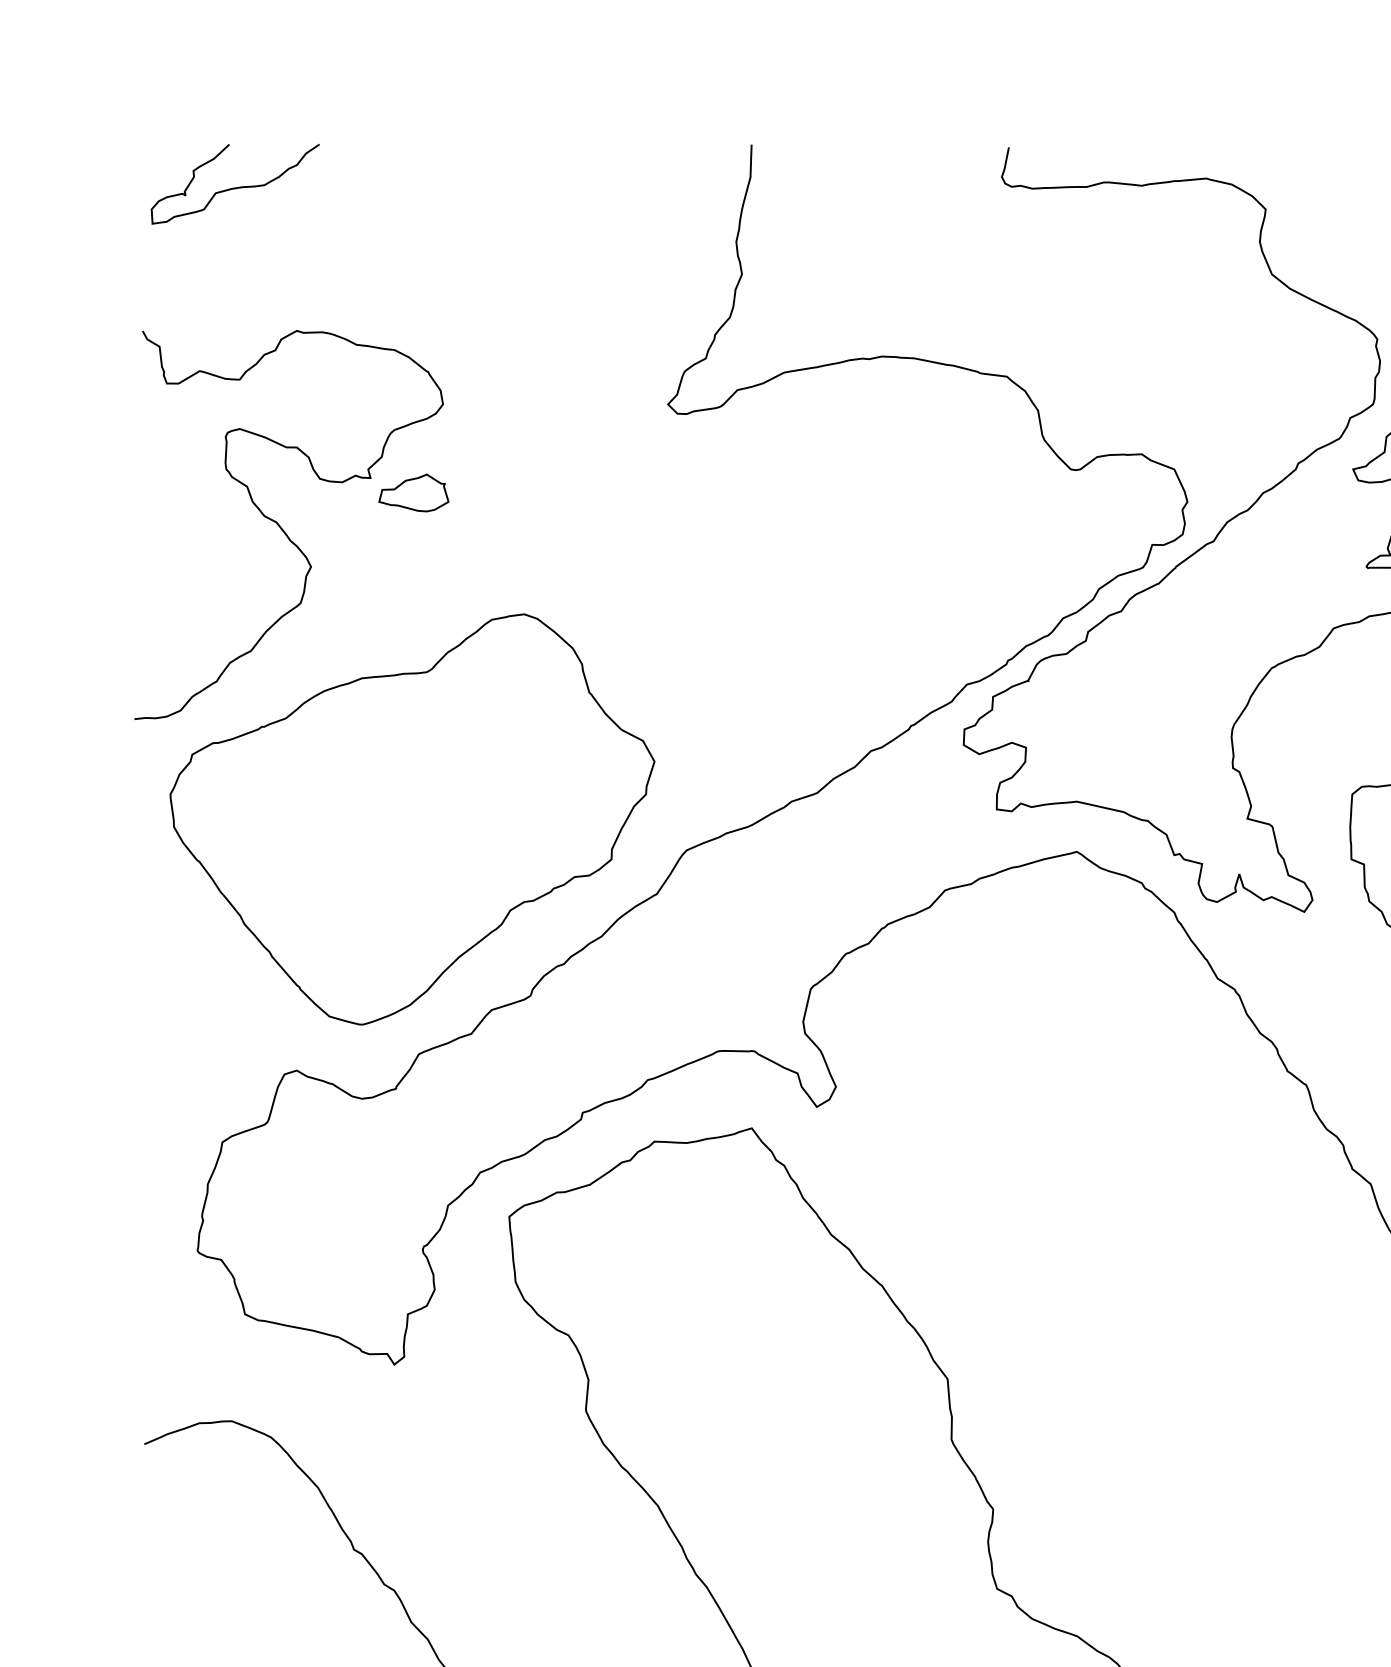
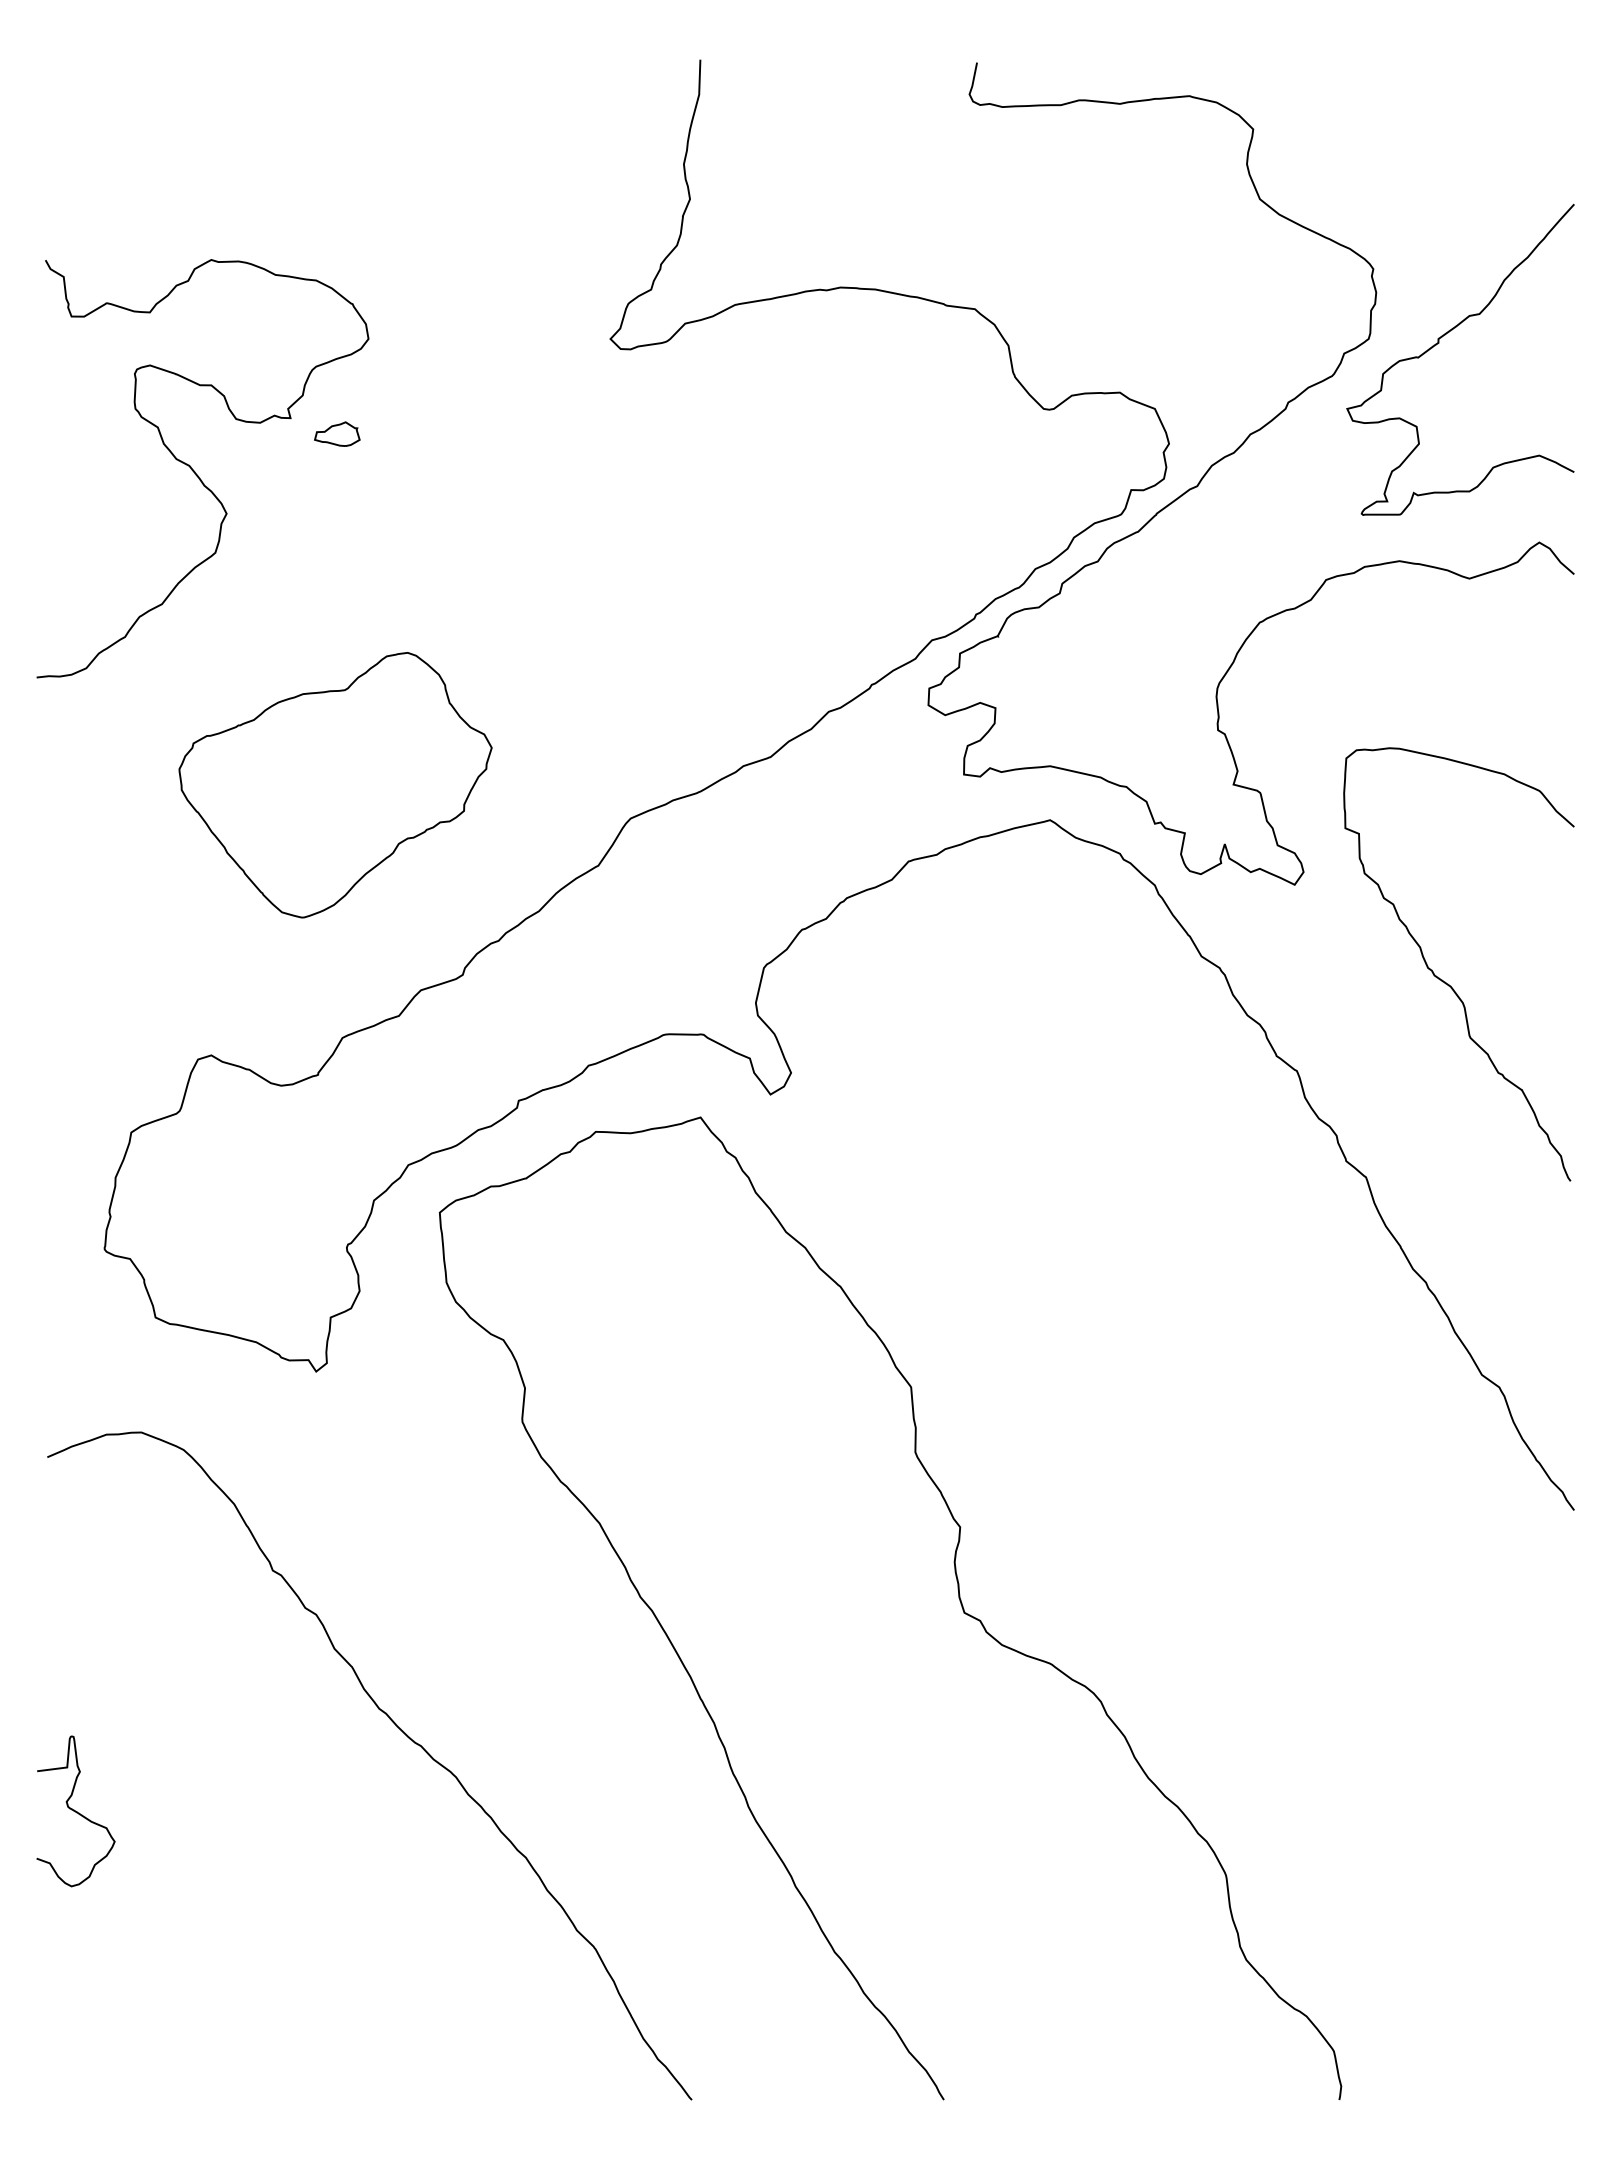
curve: (234, 187) -> (144, 105), removed
part: (414, 492) -> (337, 433), size x0.6
part: (412, 818) -> (335, 784), size x0.6

